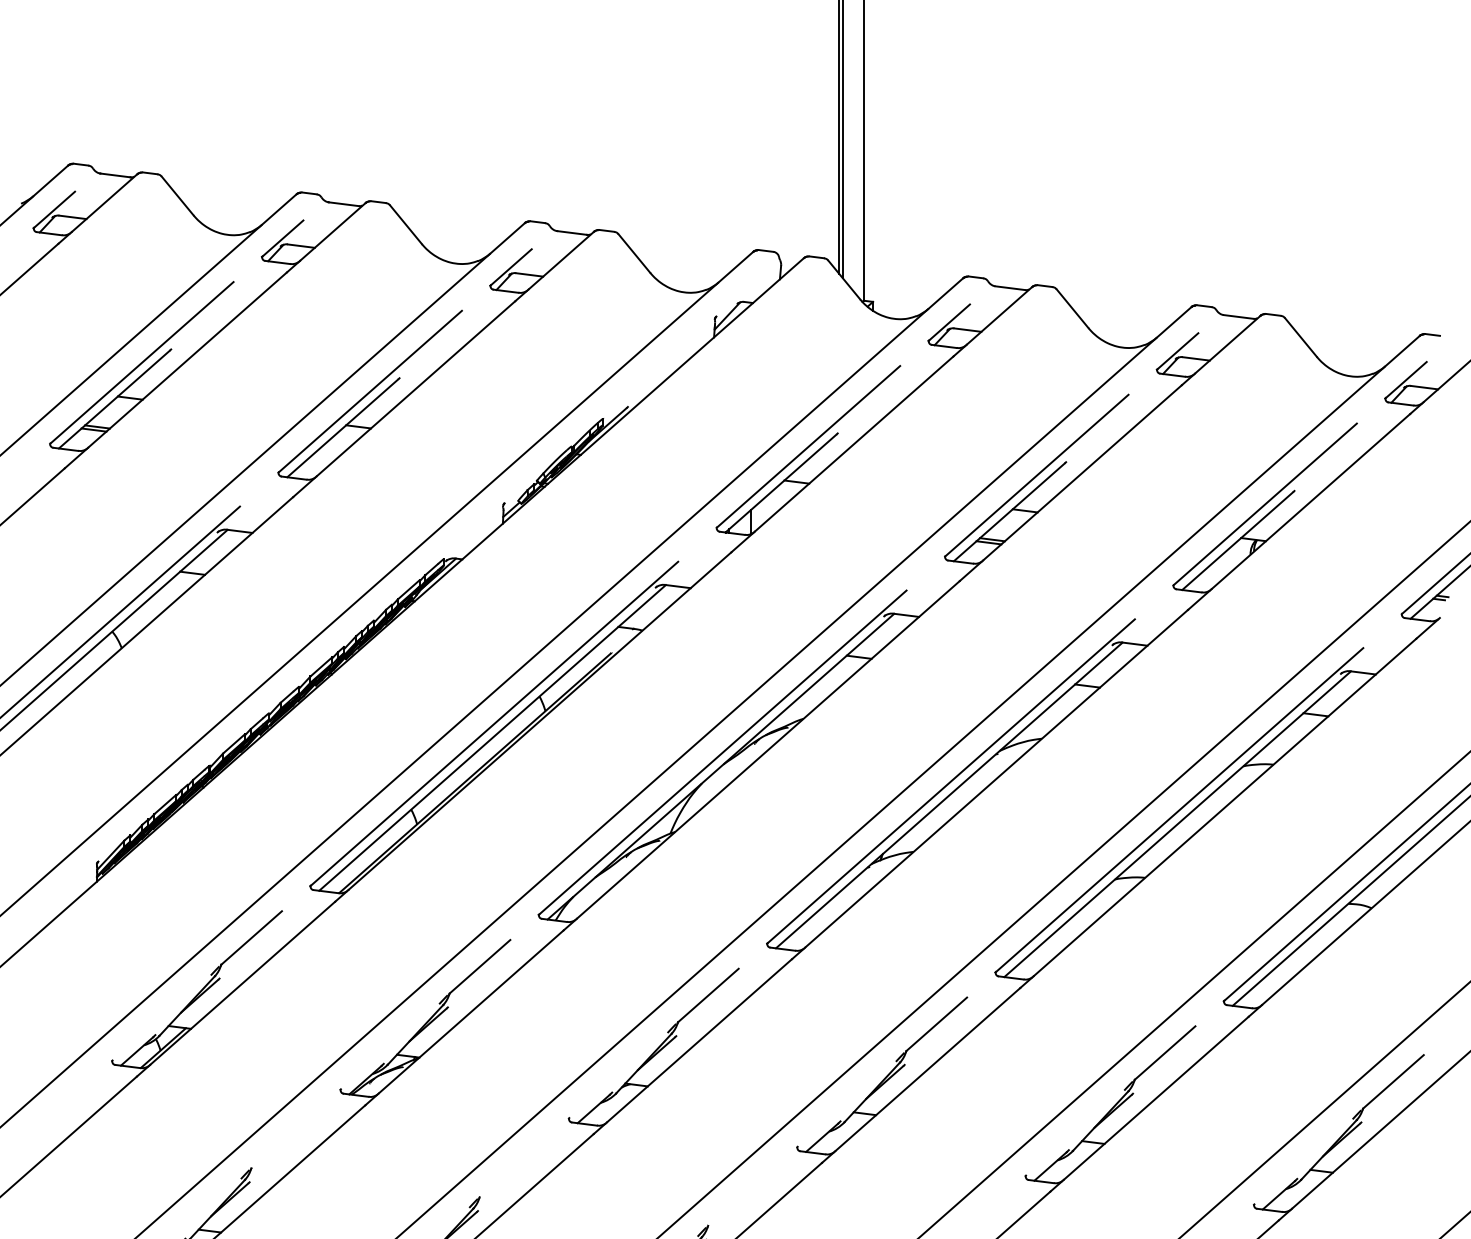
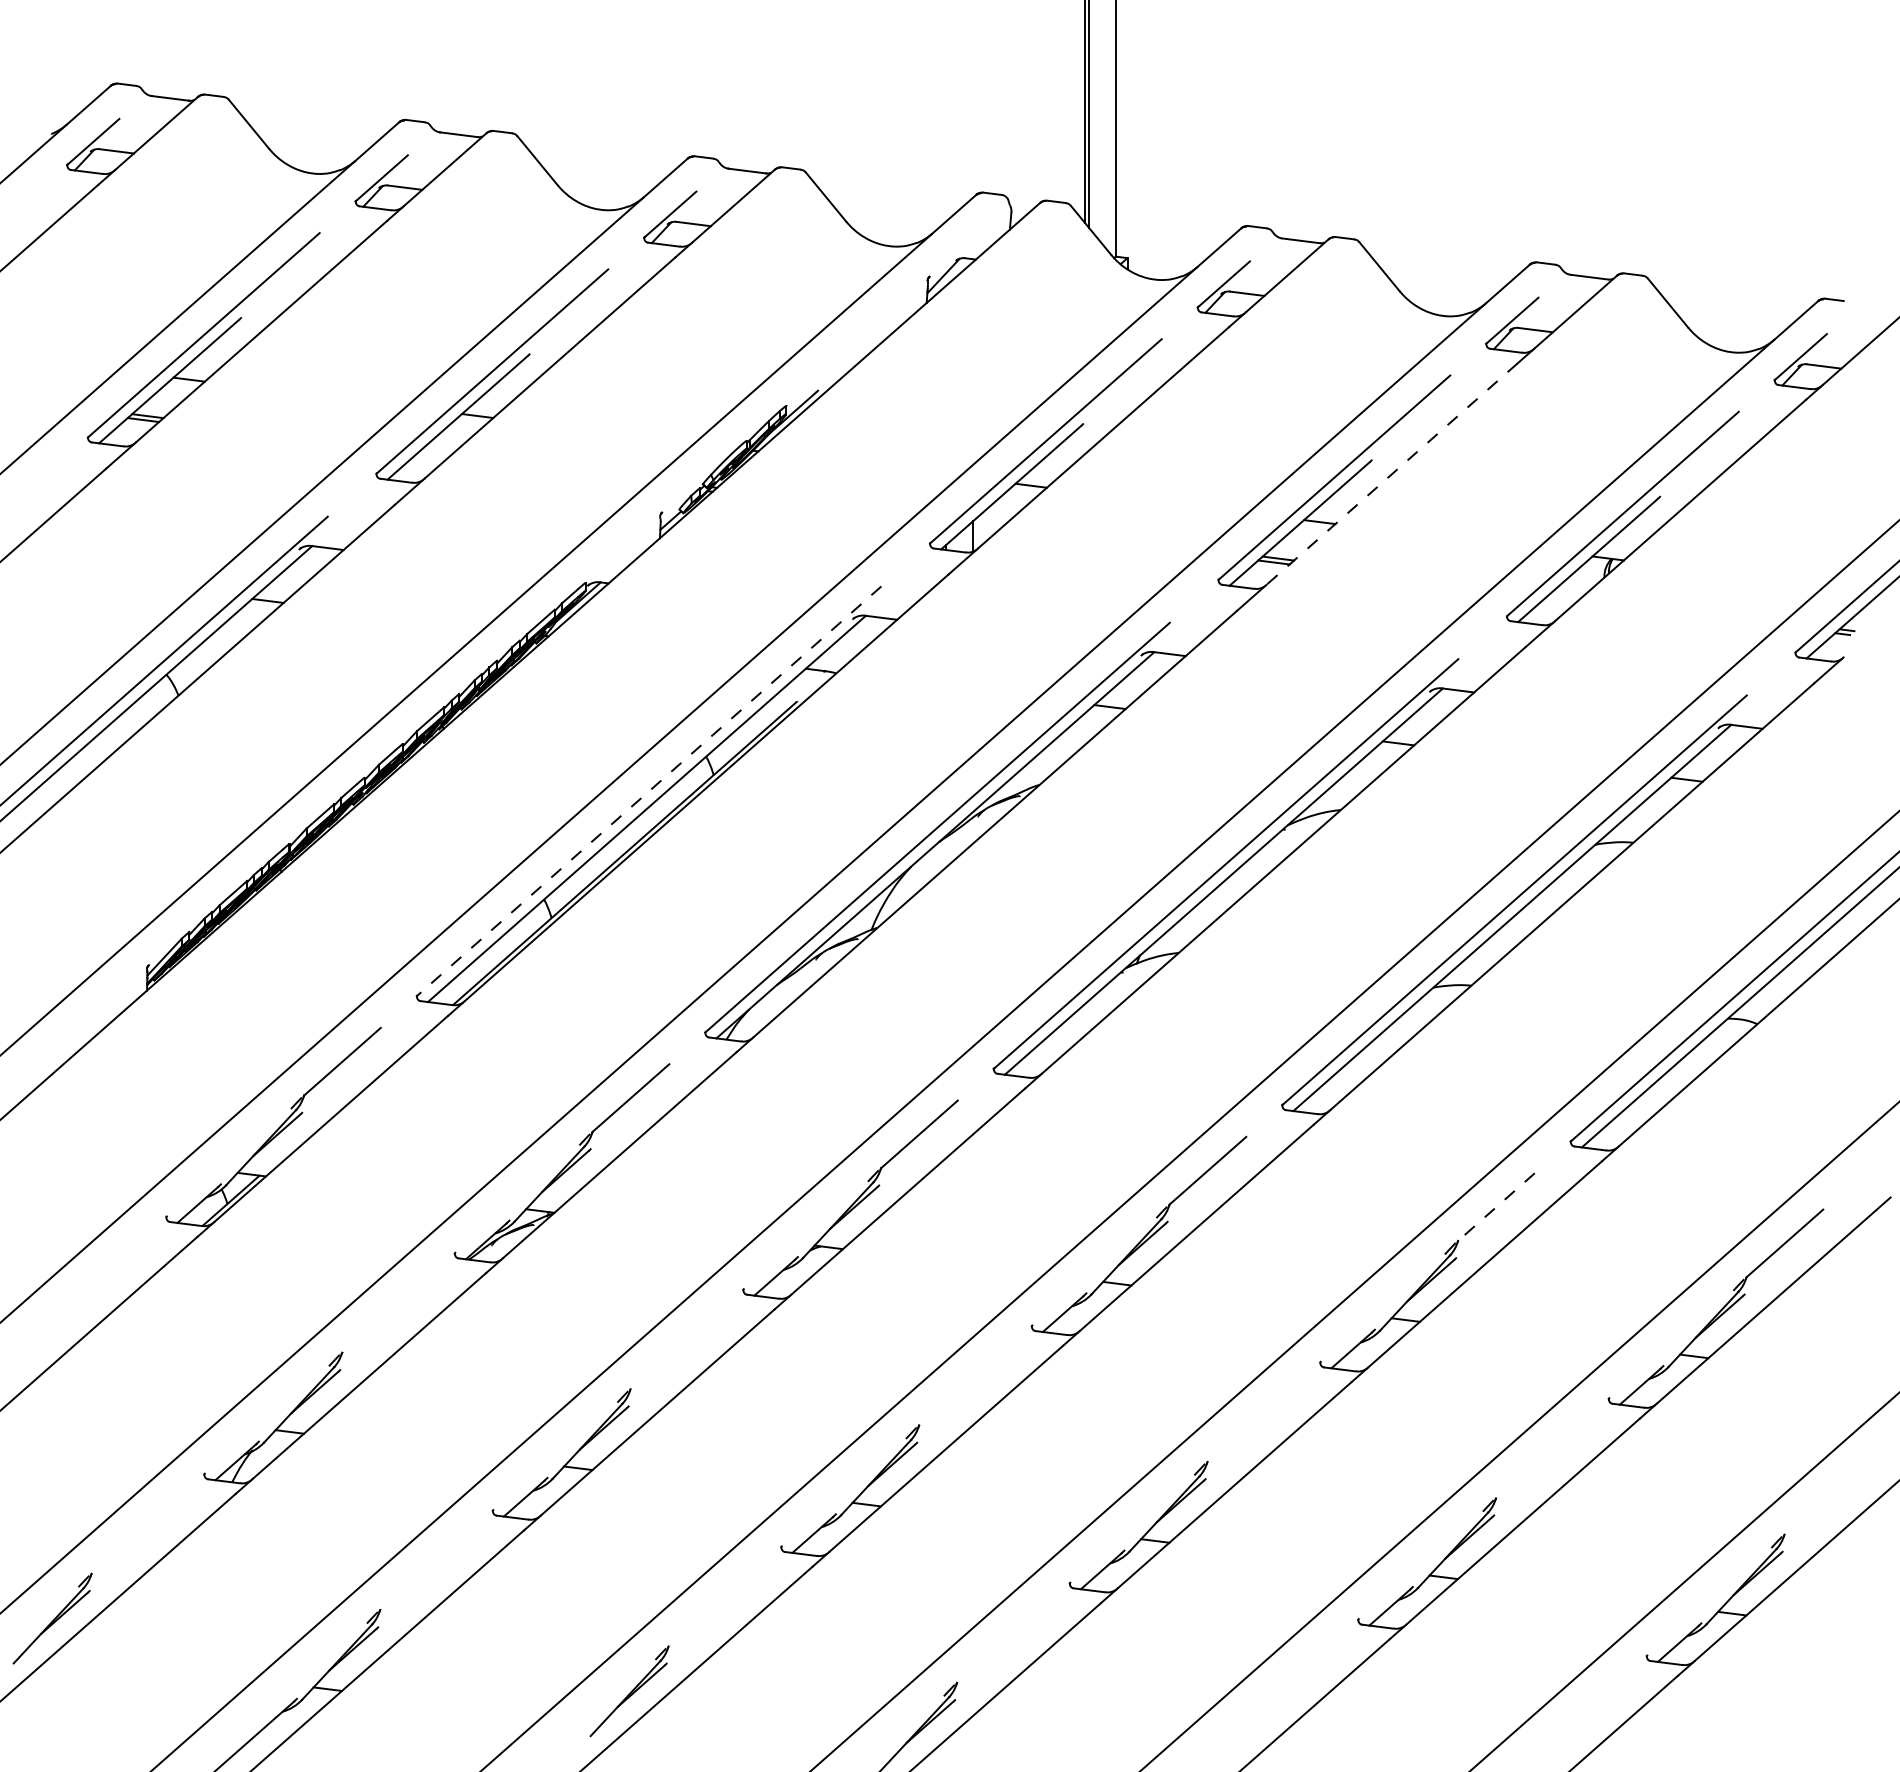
line: (1082, 473) -> (1391, 474), solid -> dashed
line: (494, 724) -> (649, 791), solid -> dashed
line: (1165, 1053) -> (1496, 1207), solid -> dashed

